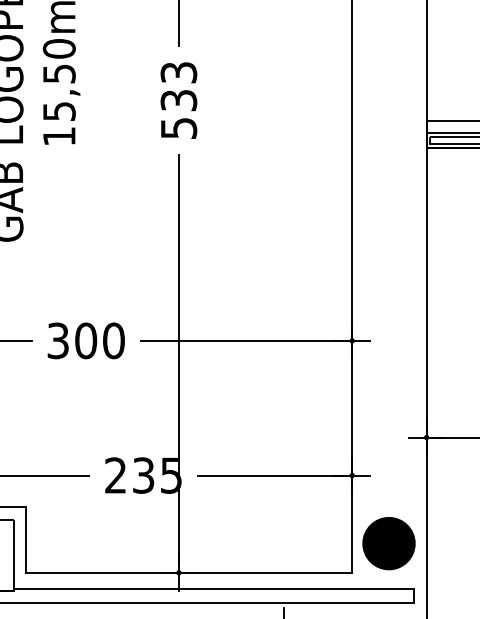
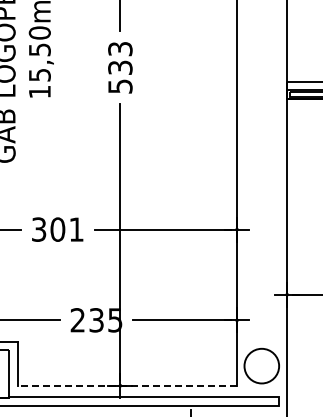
text: (113, 340) -> (76, 229), 300 -> 301
fill: (388, 542) -> (261, 365), removed
line: (189, 572) -> (127, 385), solid -> dashed

